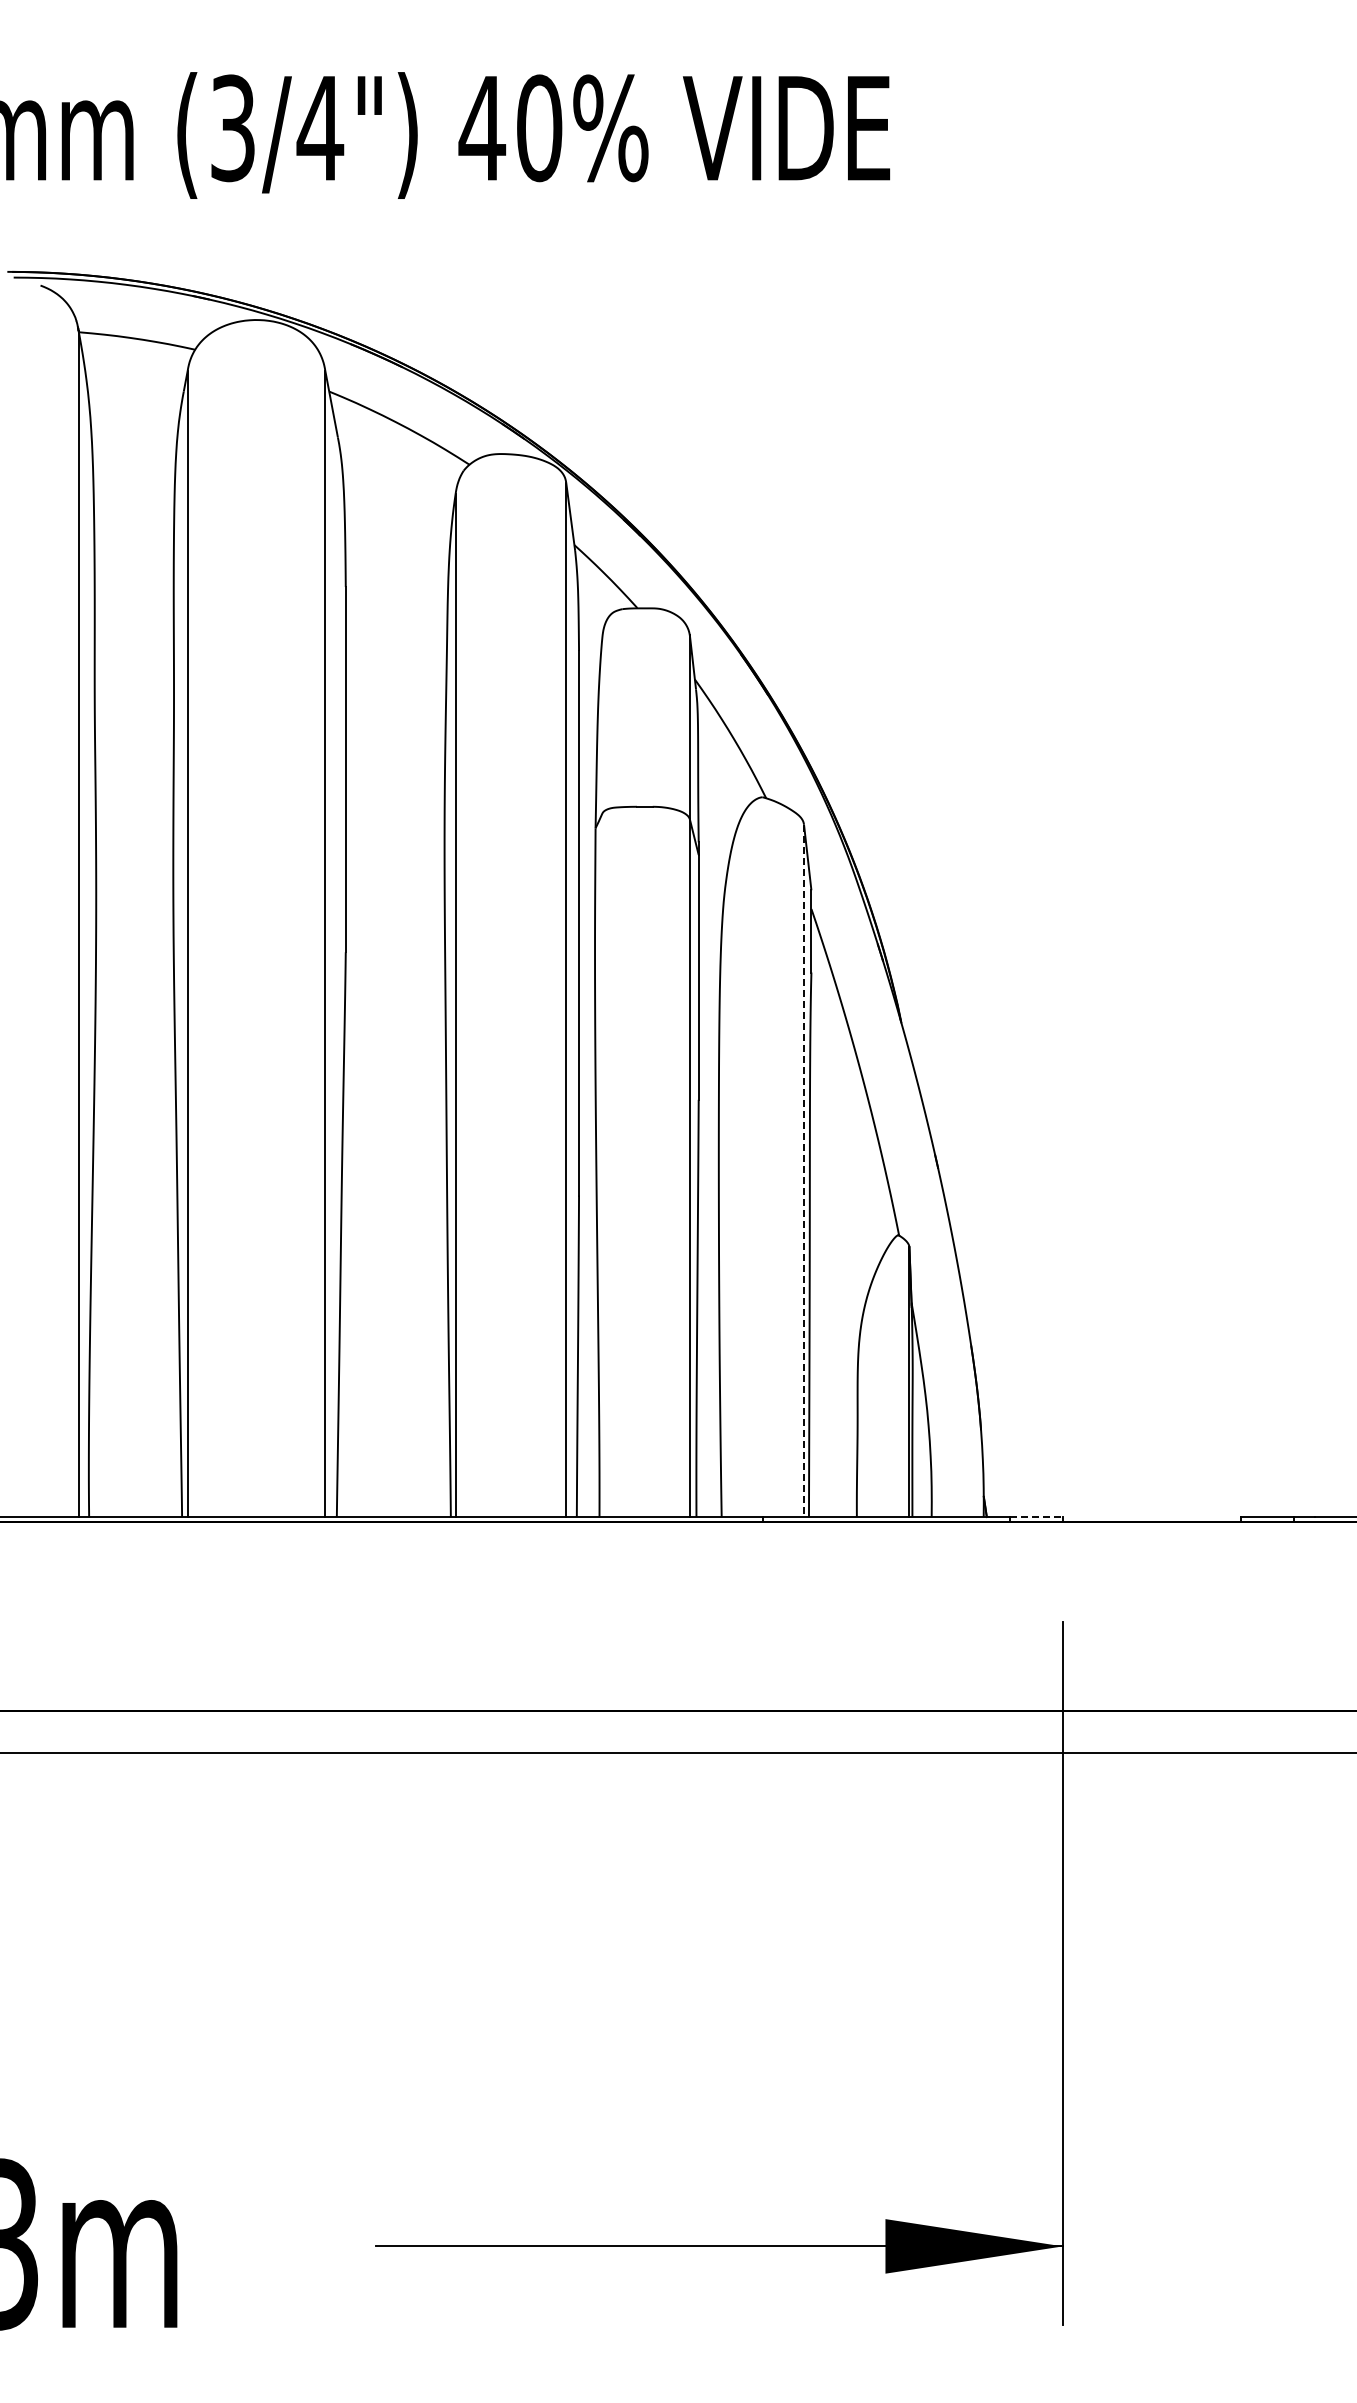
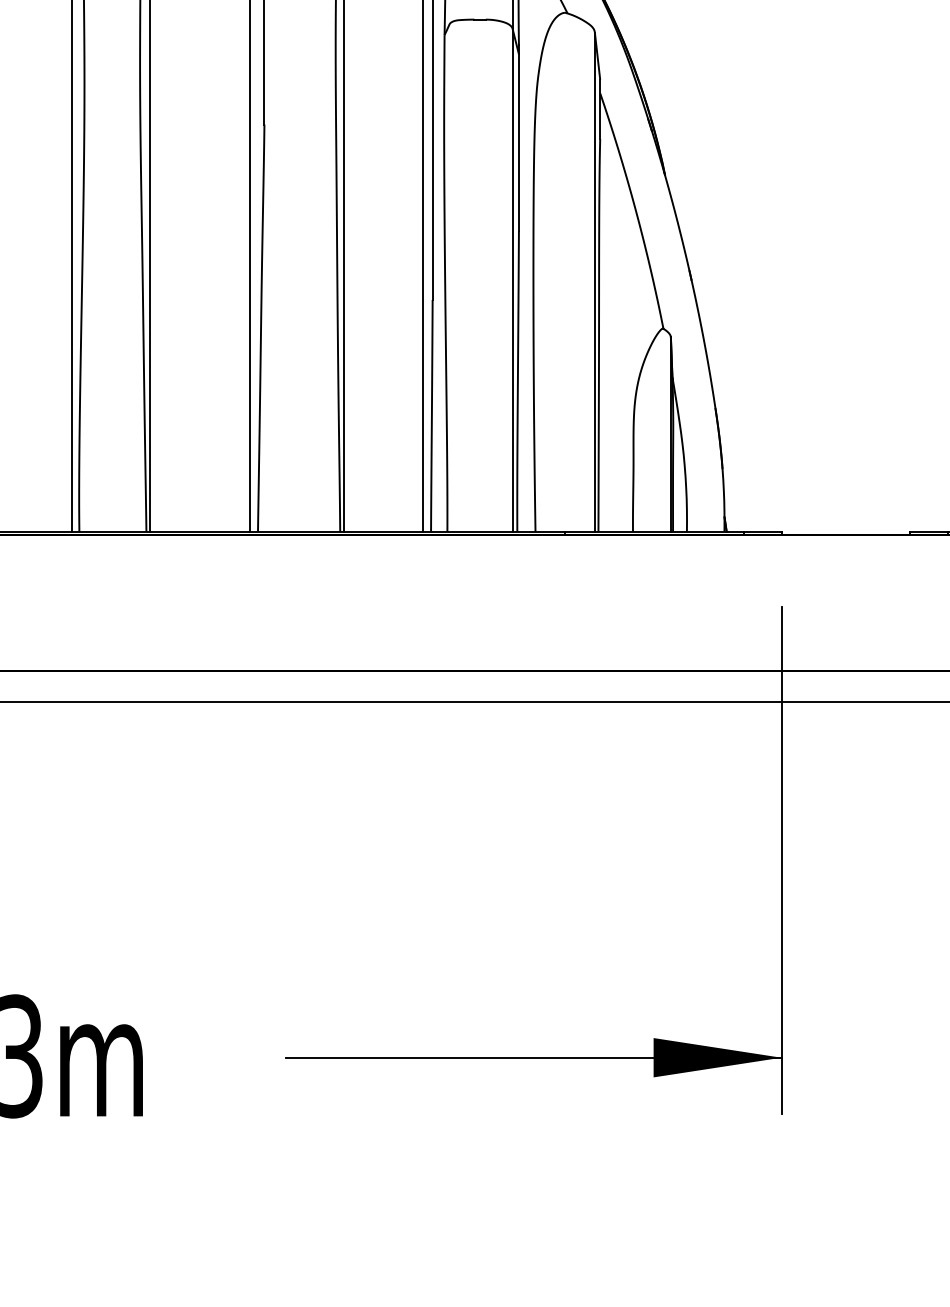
line: (804, 1171) -> (595, 282), dashed -> solid
line: (1037, 1517) -> (763, 532), dashed -> solid

